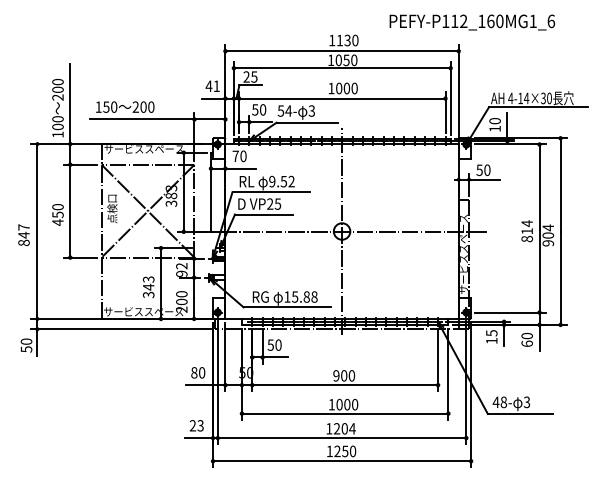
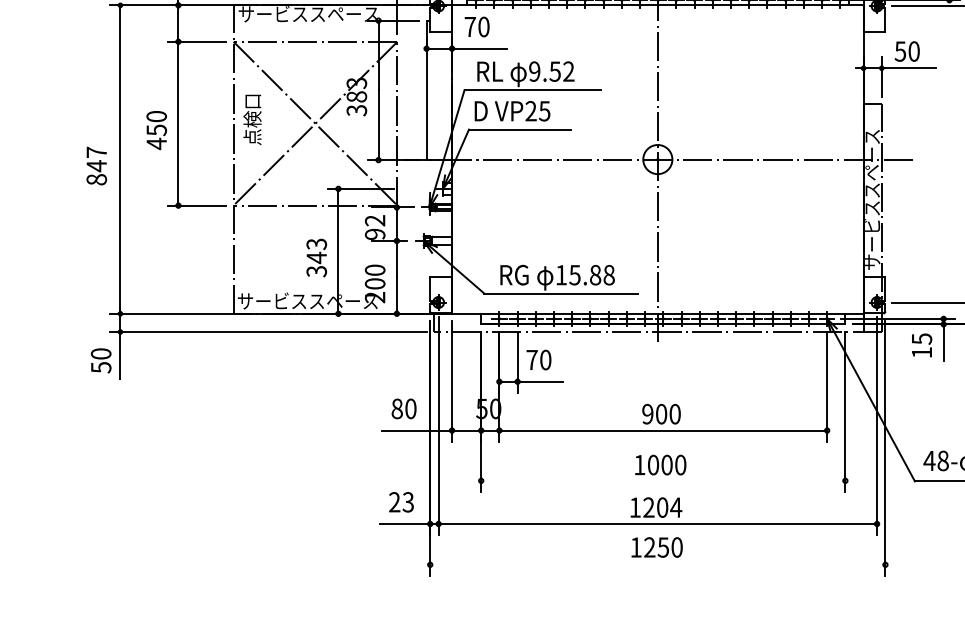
text: (270, 344) -> (531, 358), 50 -> 70
line: (344, 413) -> (662, 480), removed
line: (342, 461) -> (658, 565), removed

